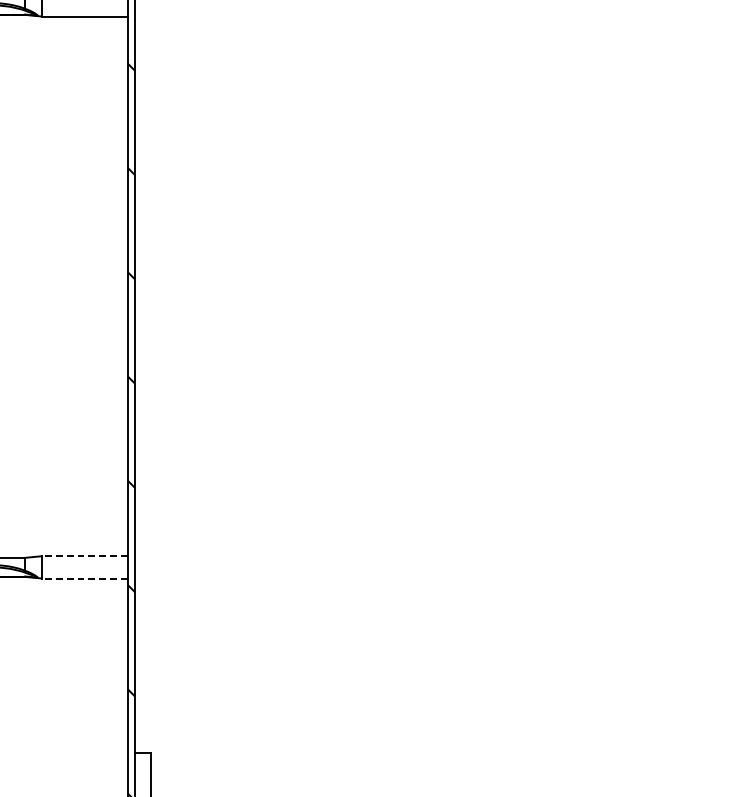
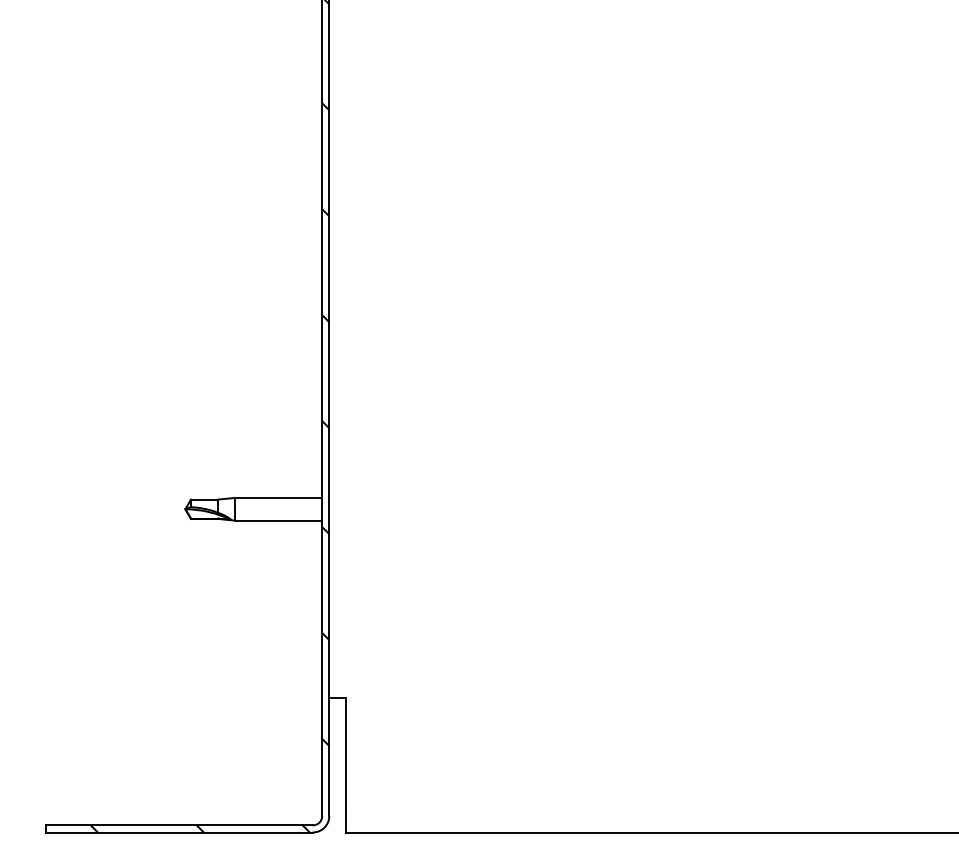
line: (84, 555) -> (278, 497), dashed -> solid
line: (84, 578) -> (278, 520), dashed -> solid

